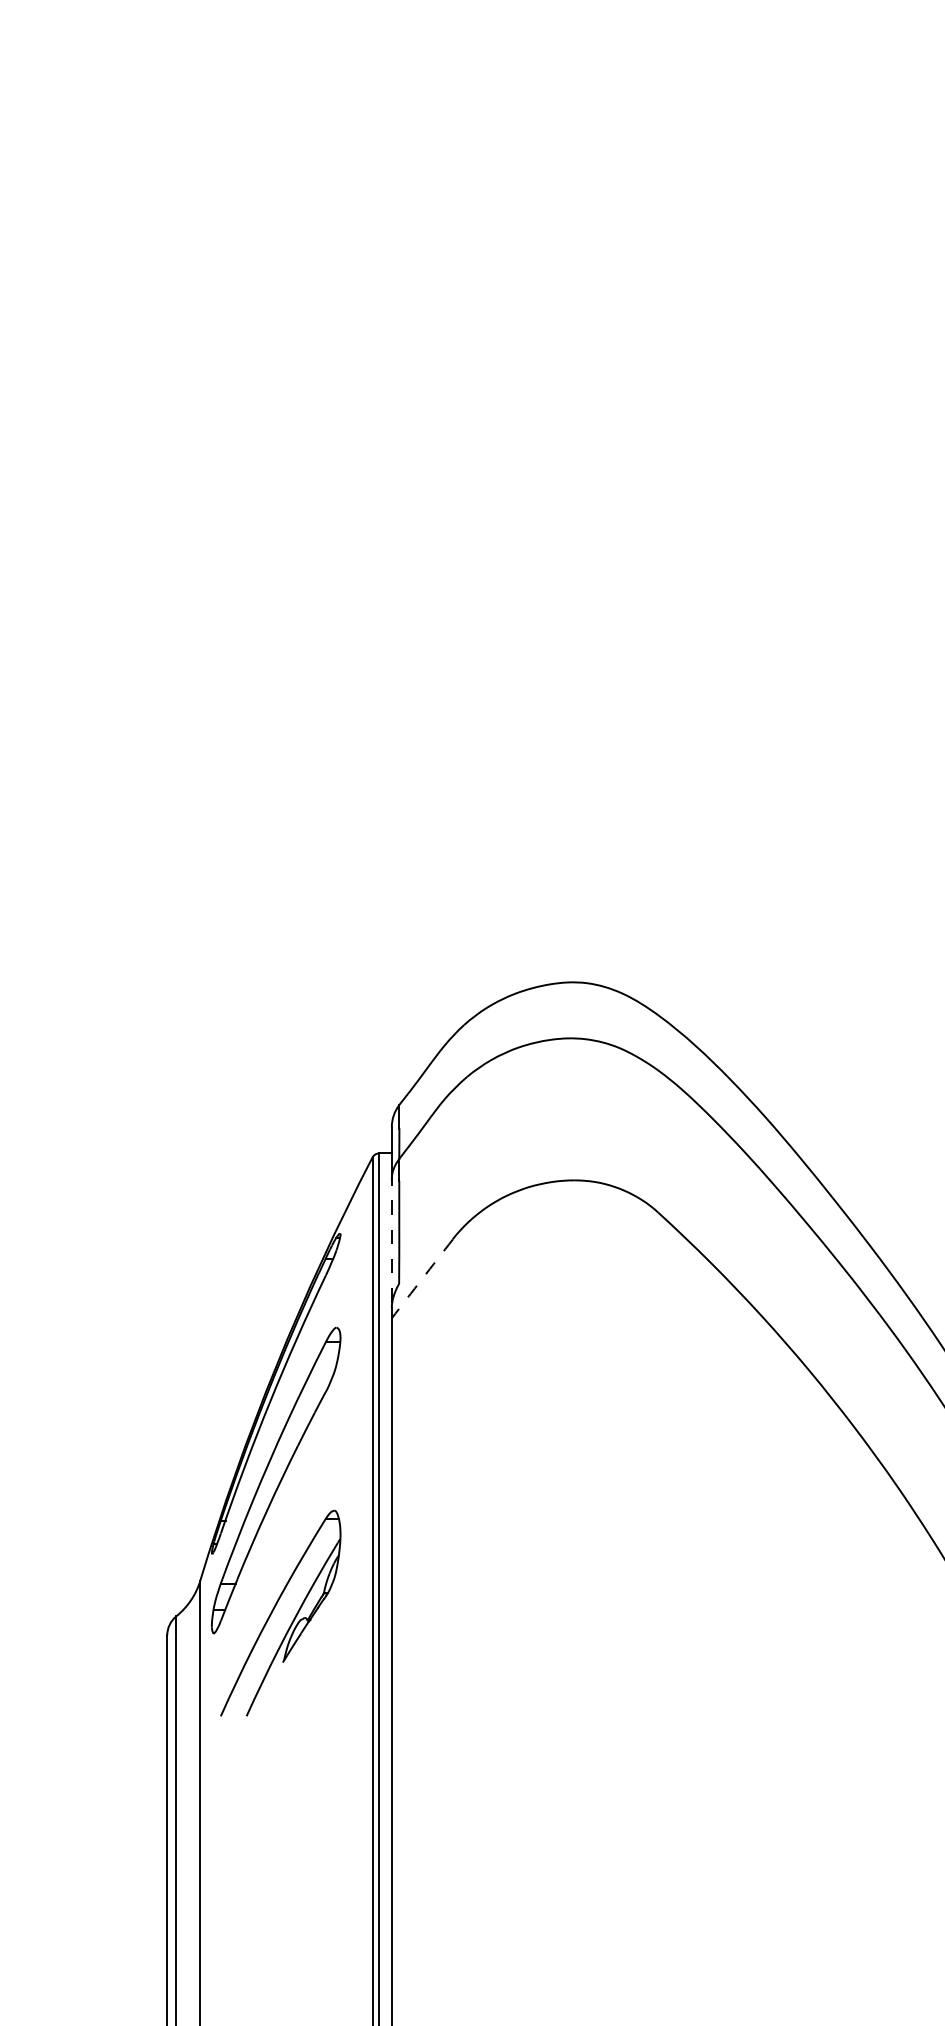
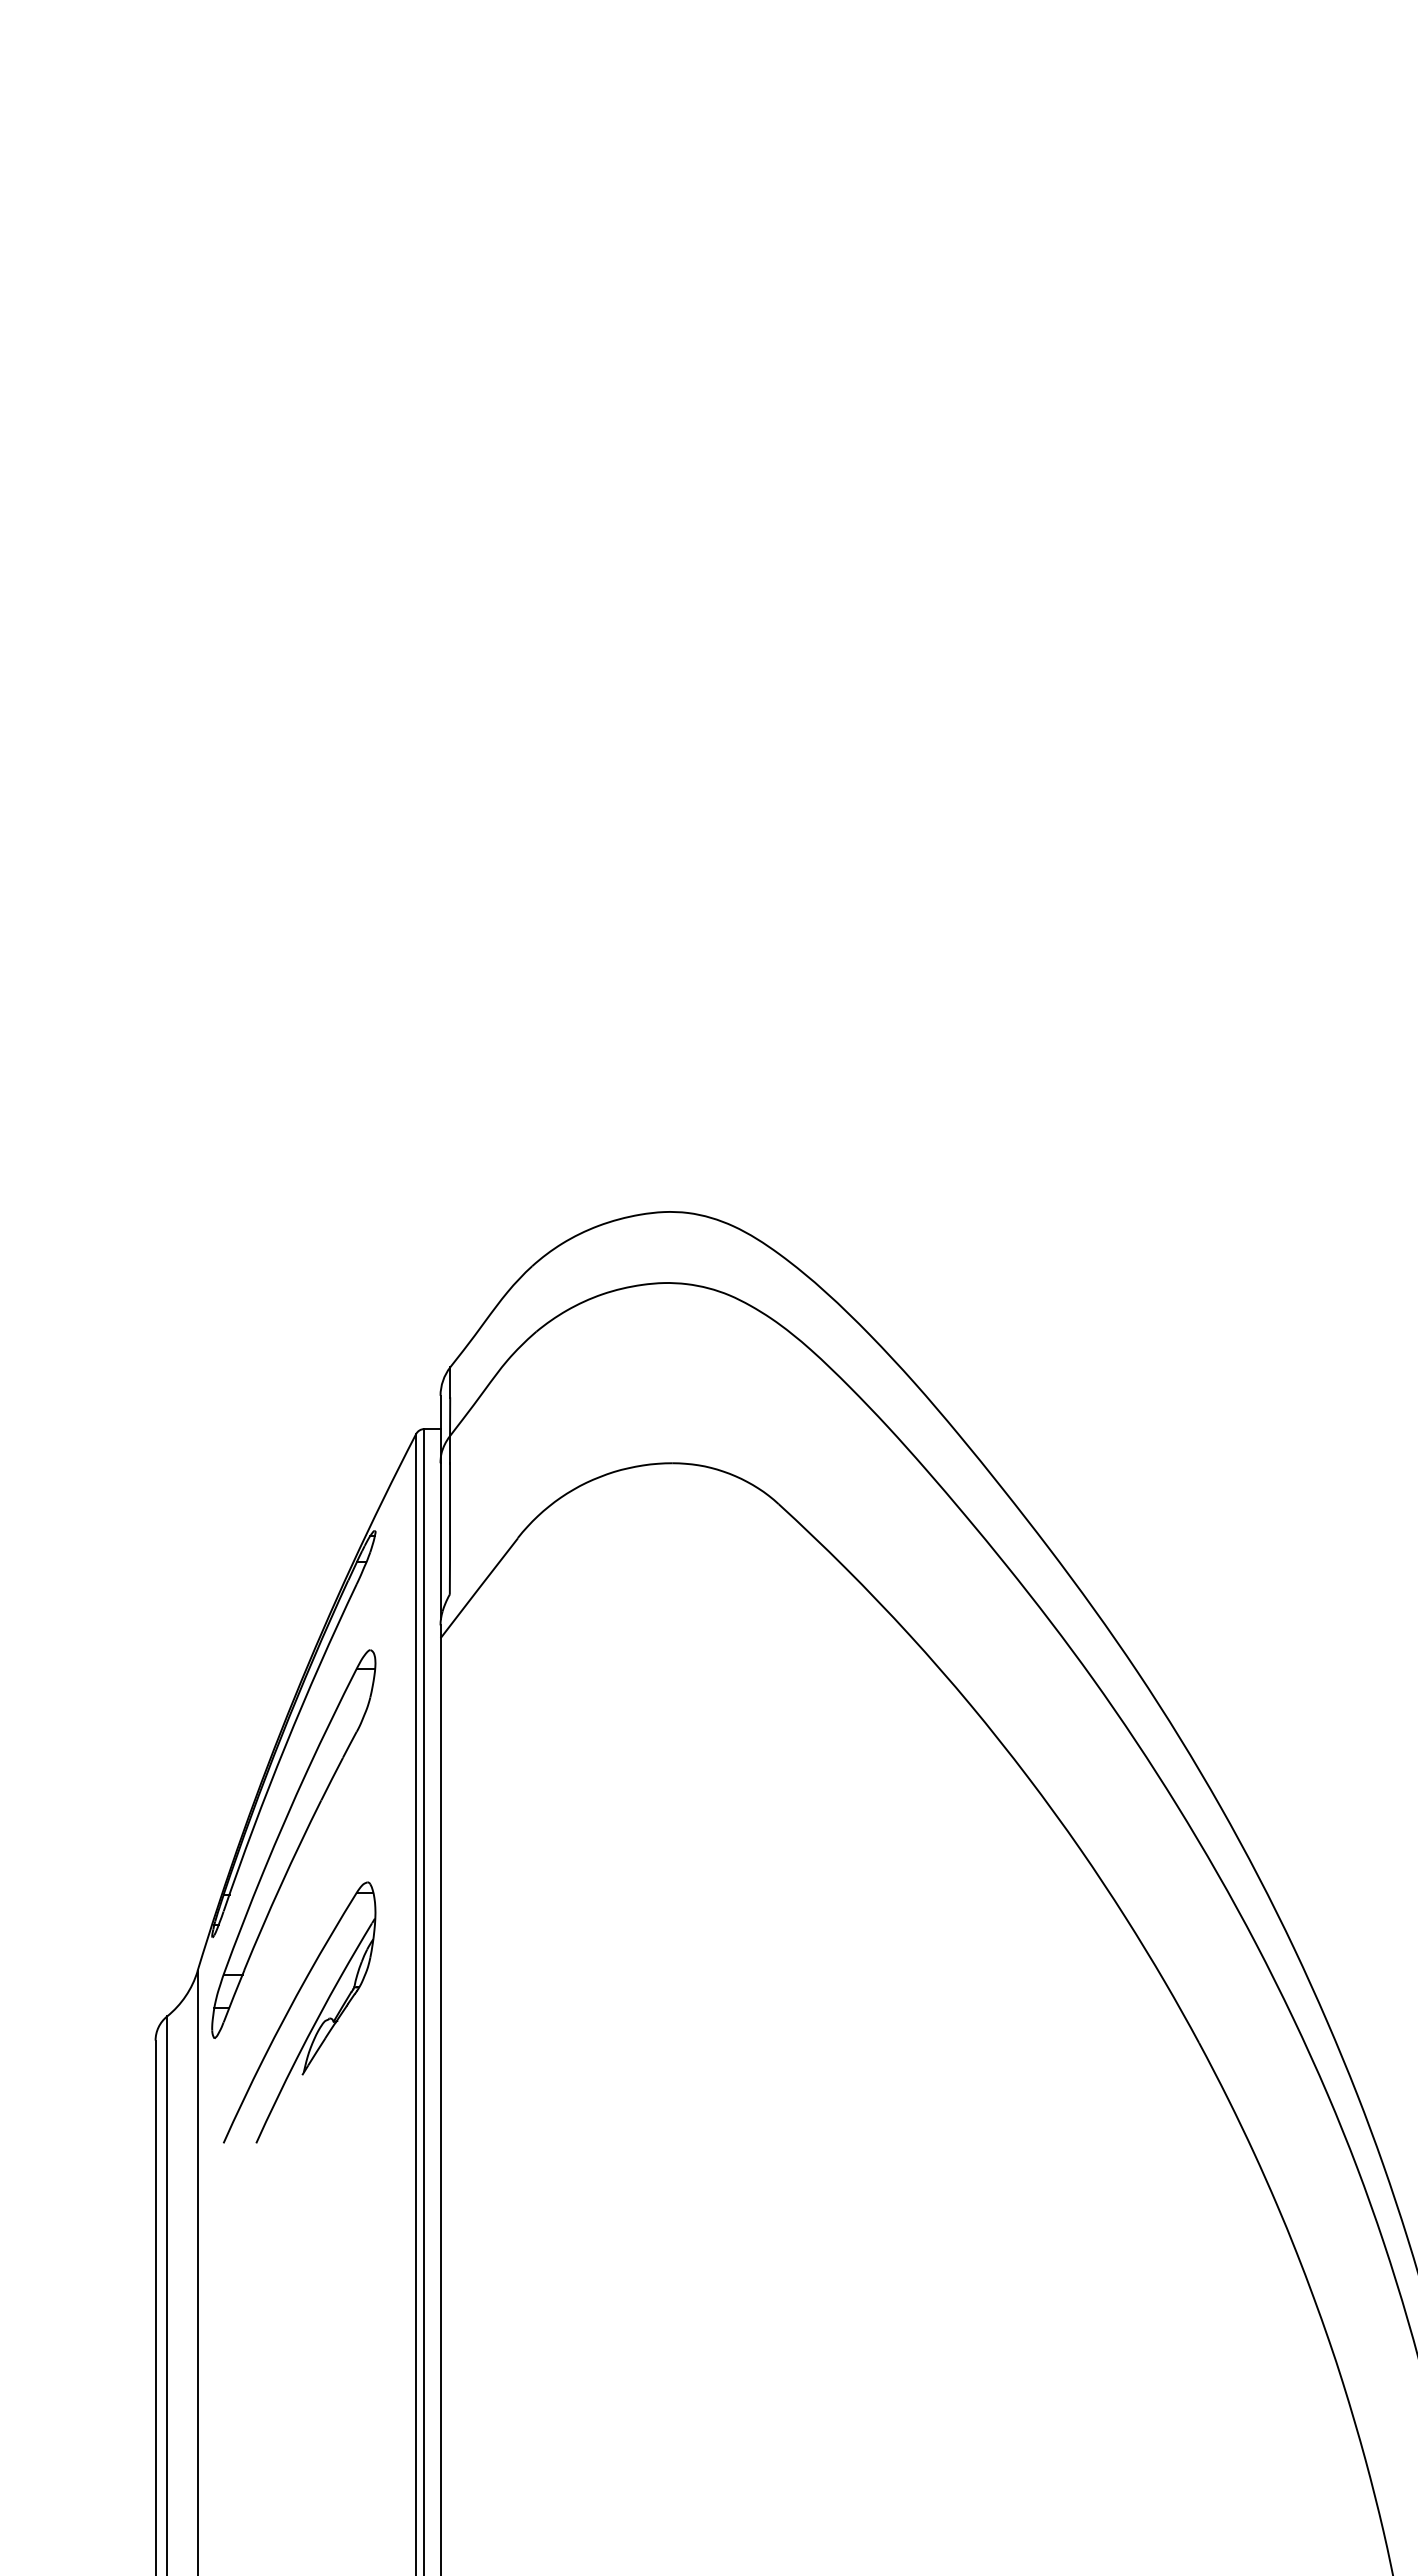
line: (391, 1241) -> (440, 1540), dashed -> solid
arc: (422, 1279) -> (479, 1588), dashed -> solid

